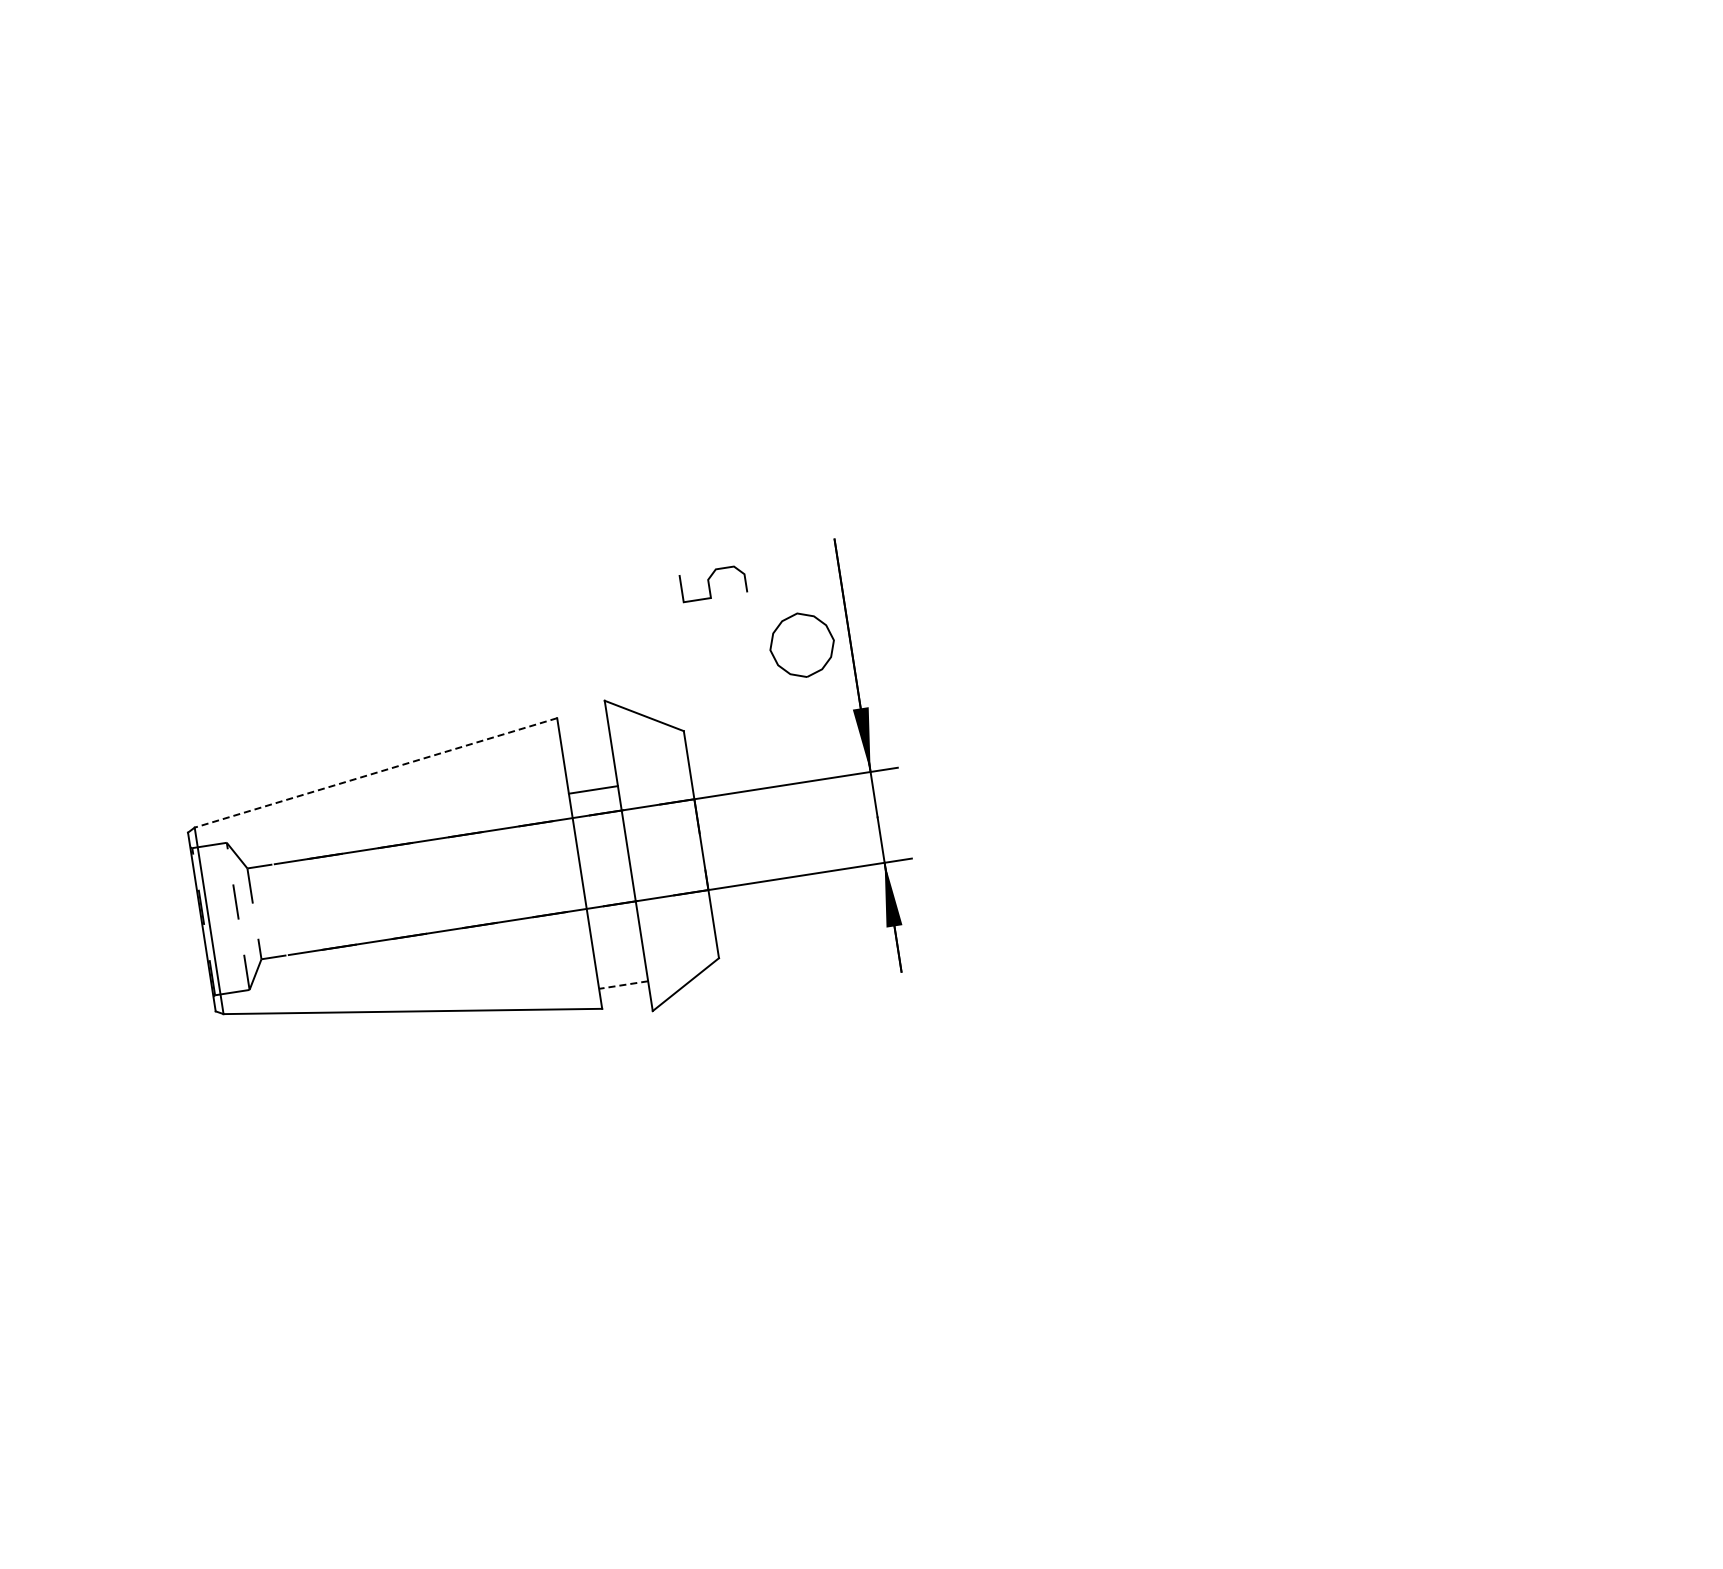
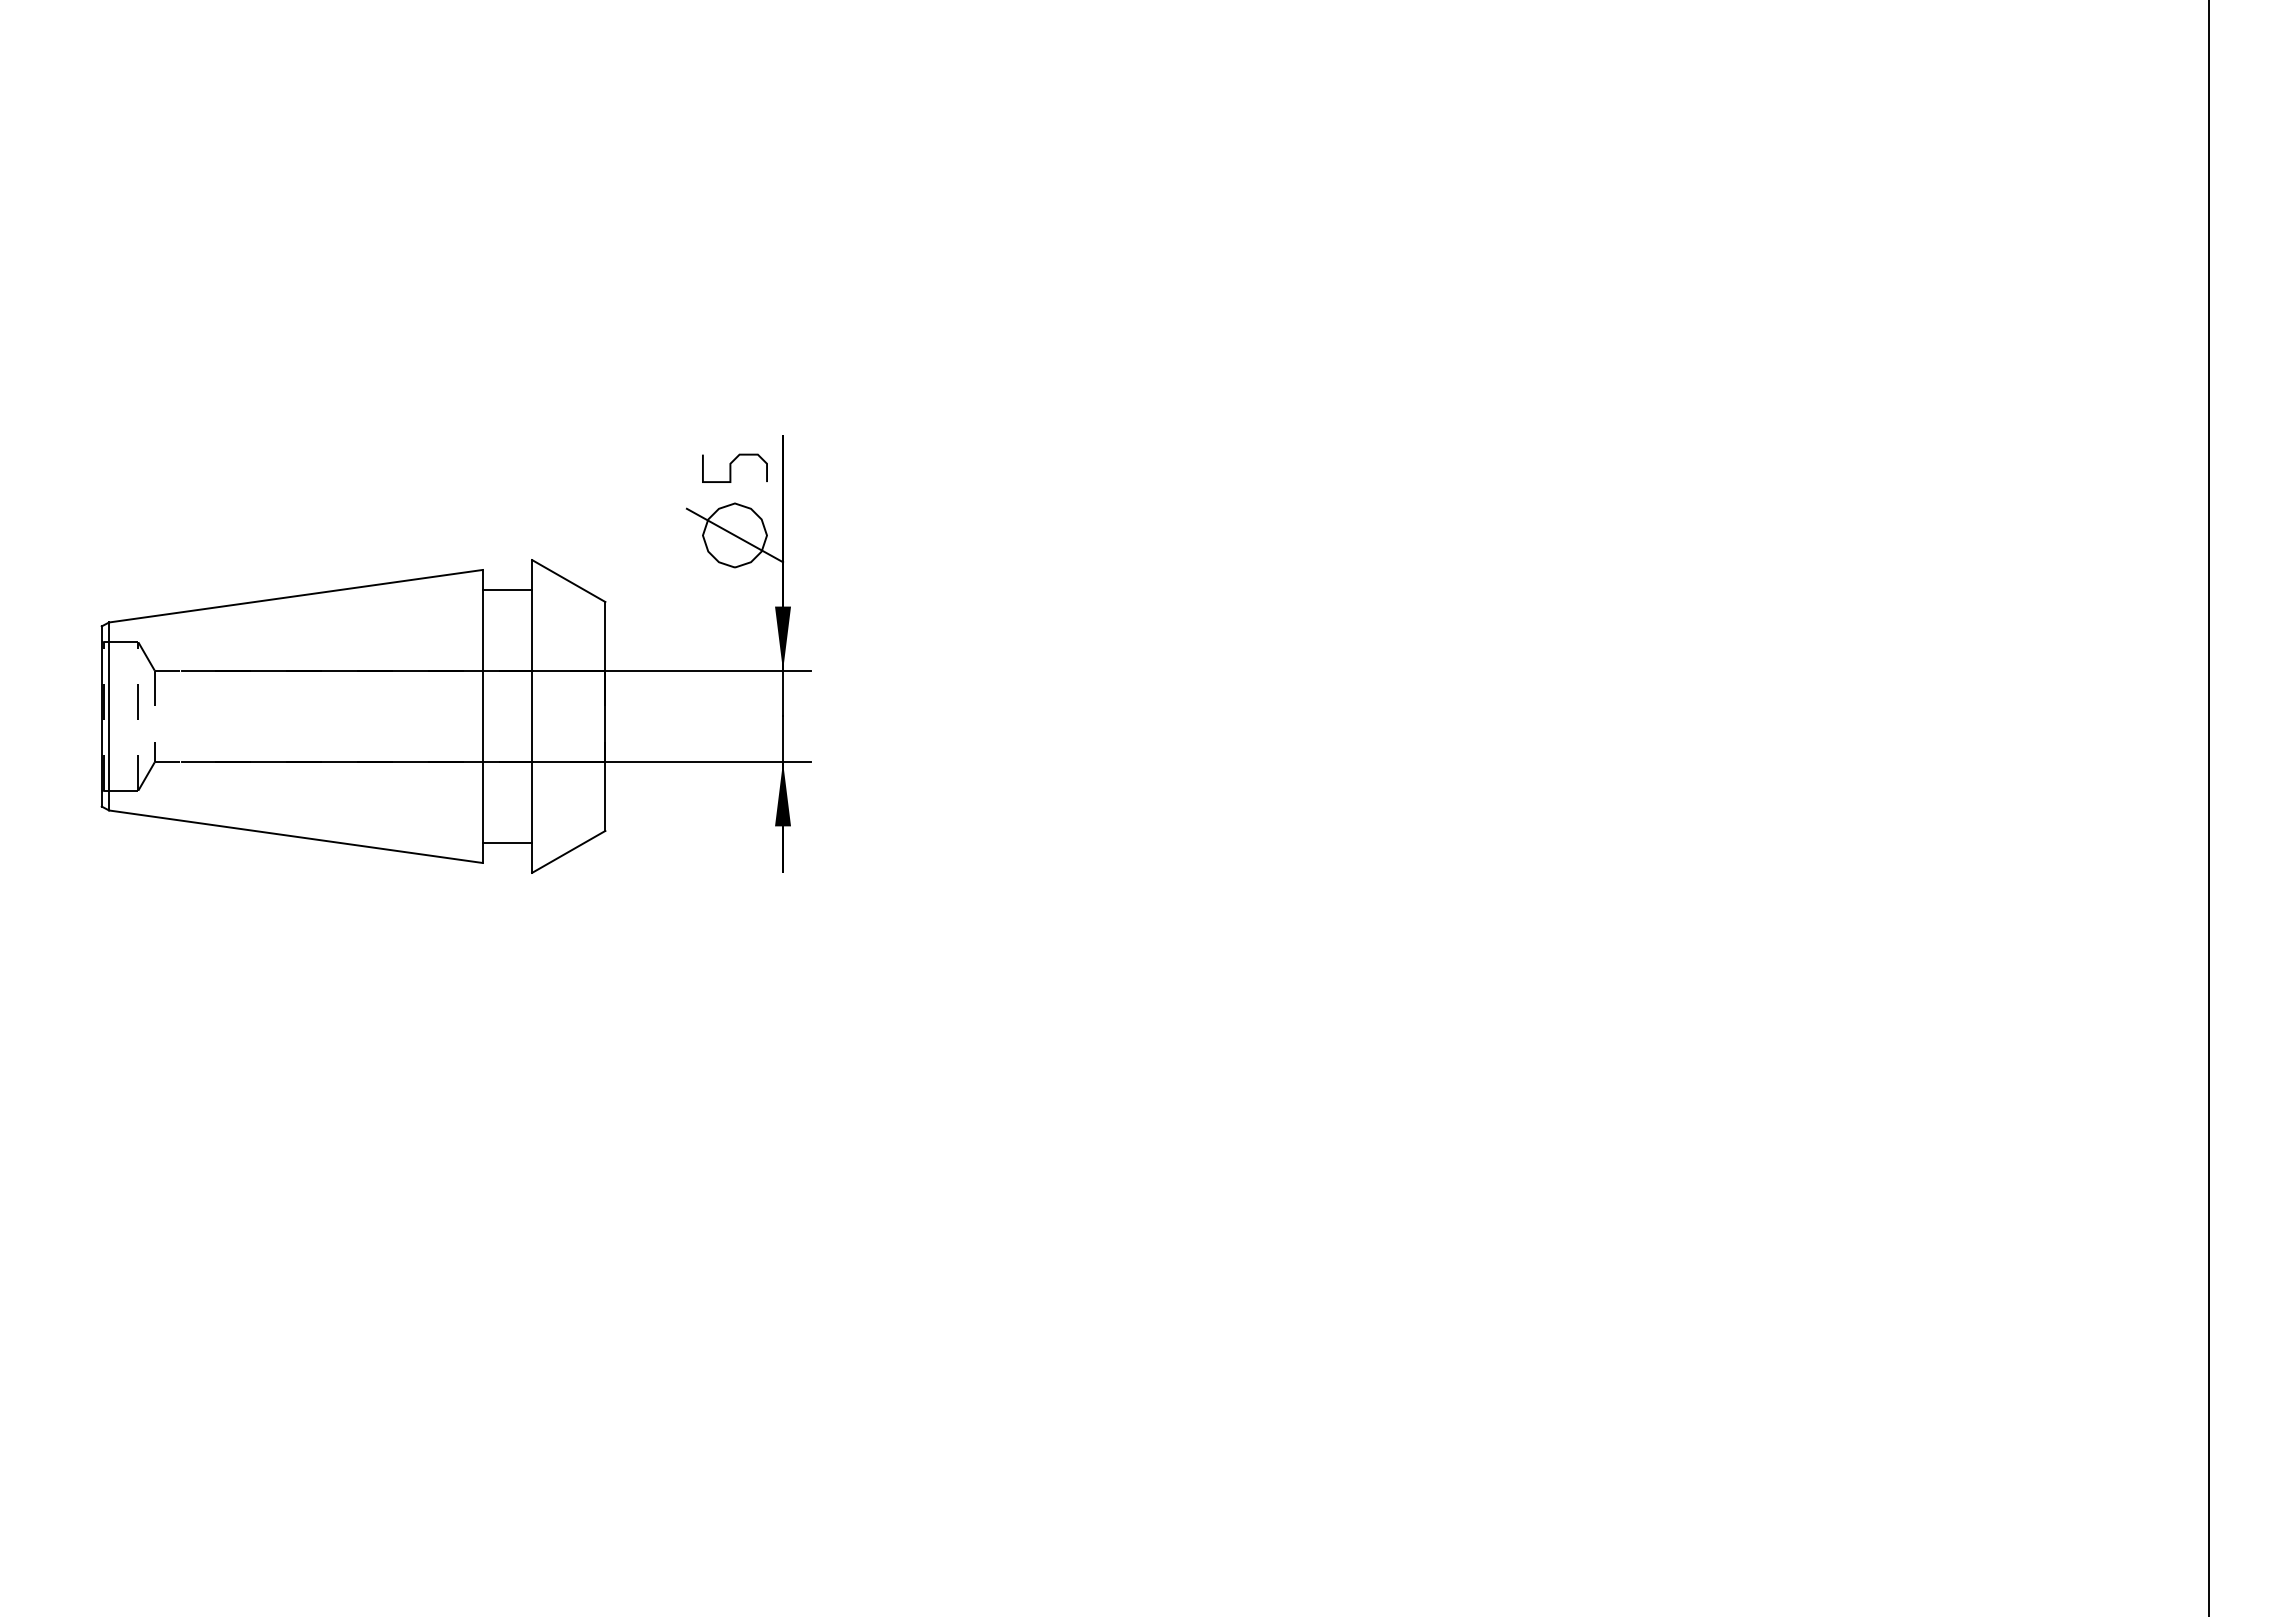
curve: (709, 583) -> (731, 467), moved
line: (801, 645) -> (734, 535), added
line: (375, 773) -> (295, 596), dashed -> solid
line: (593, 790) -> (507, 590), moved
line: (623, 984) -> (507, 842), dashed -> solid

